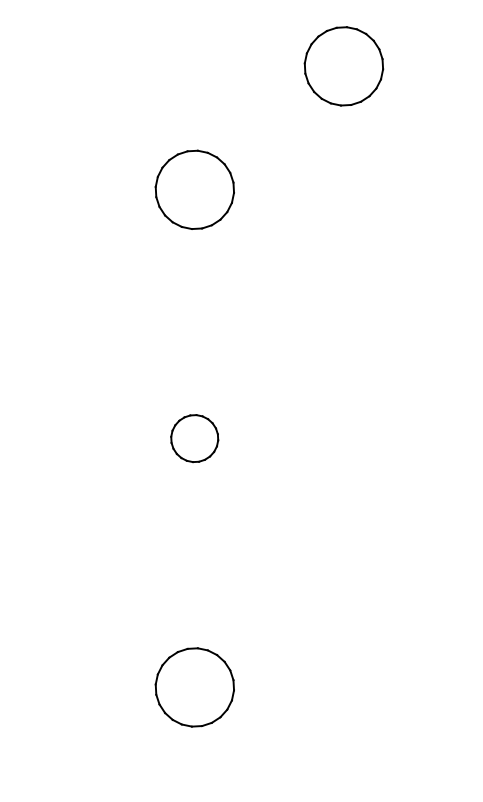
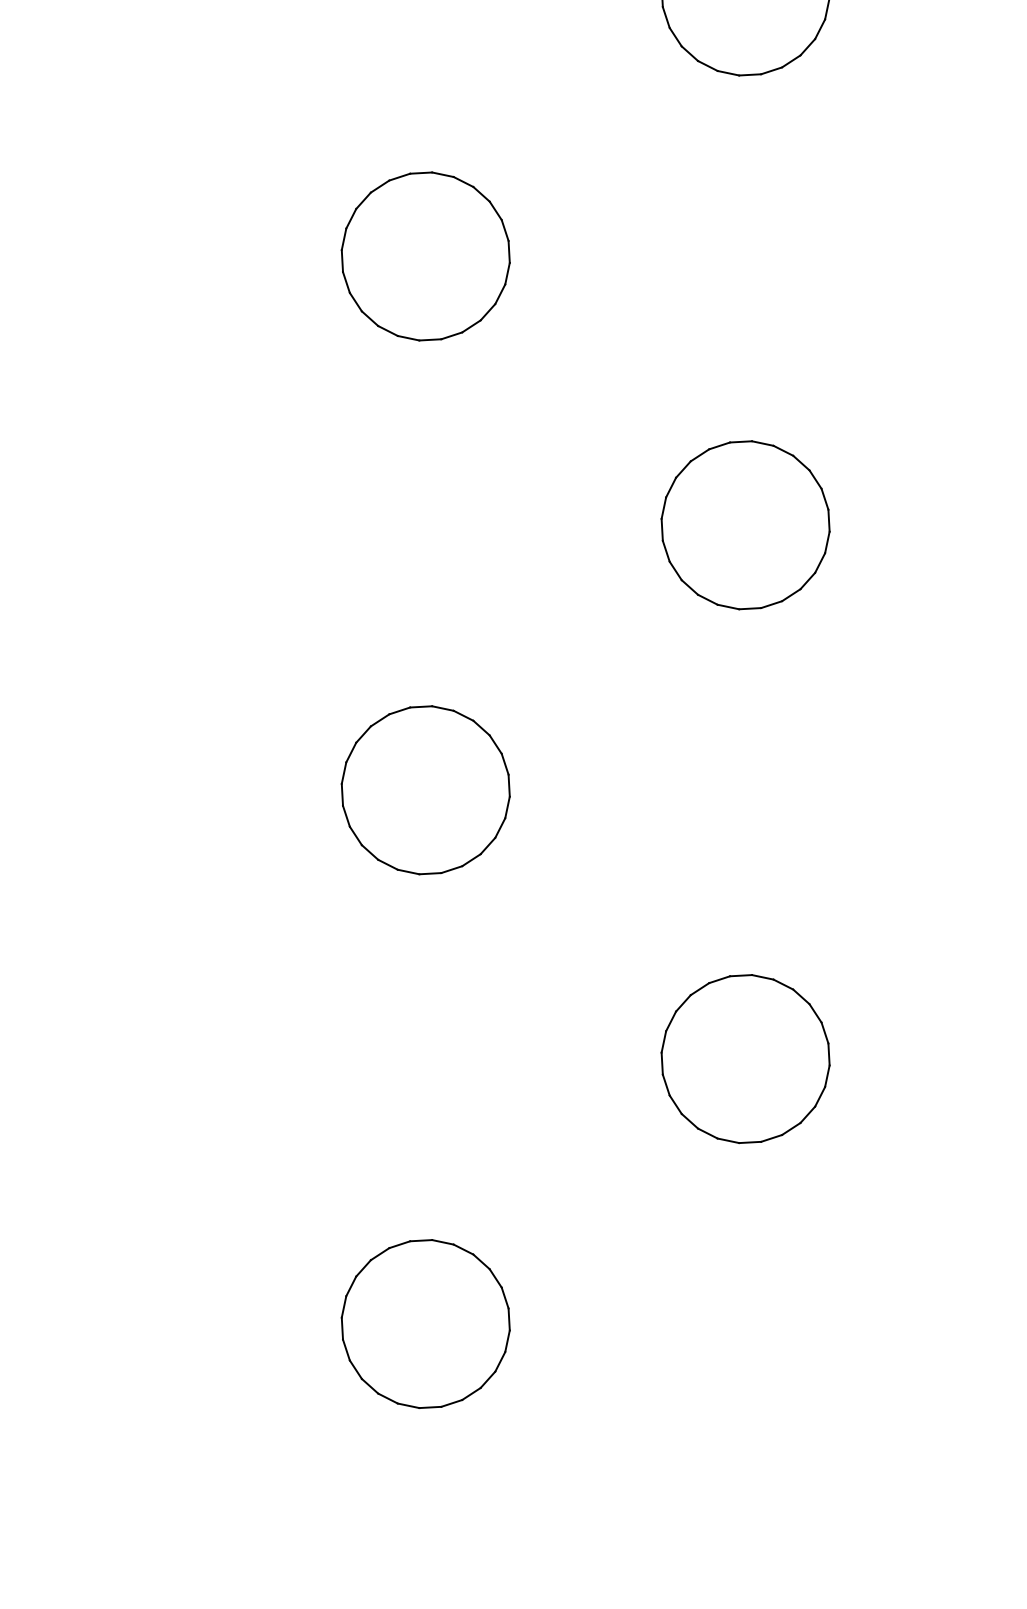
part: (343, 315) -> (744, 525), added
part: (194, 438) -> (424, 789), size x1.67
part: (343, 563) -> (744, 1058), added

